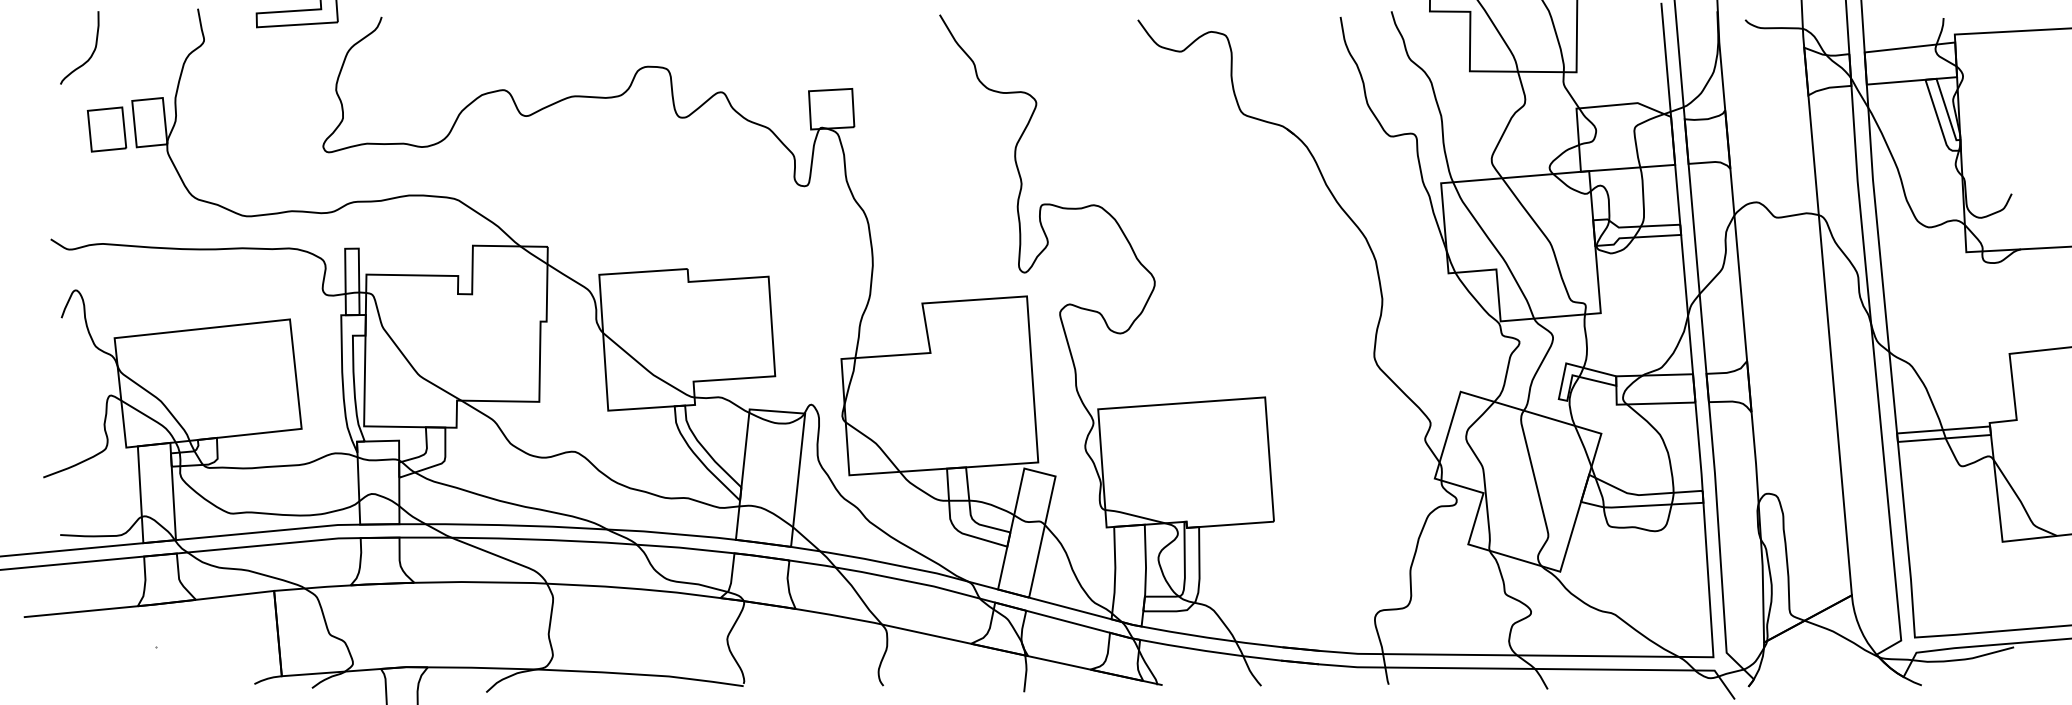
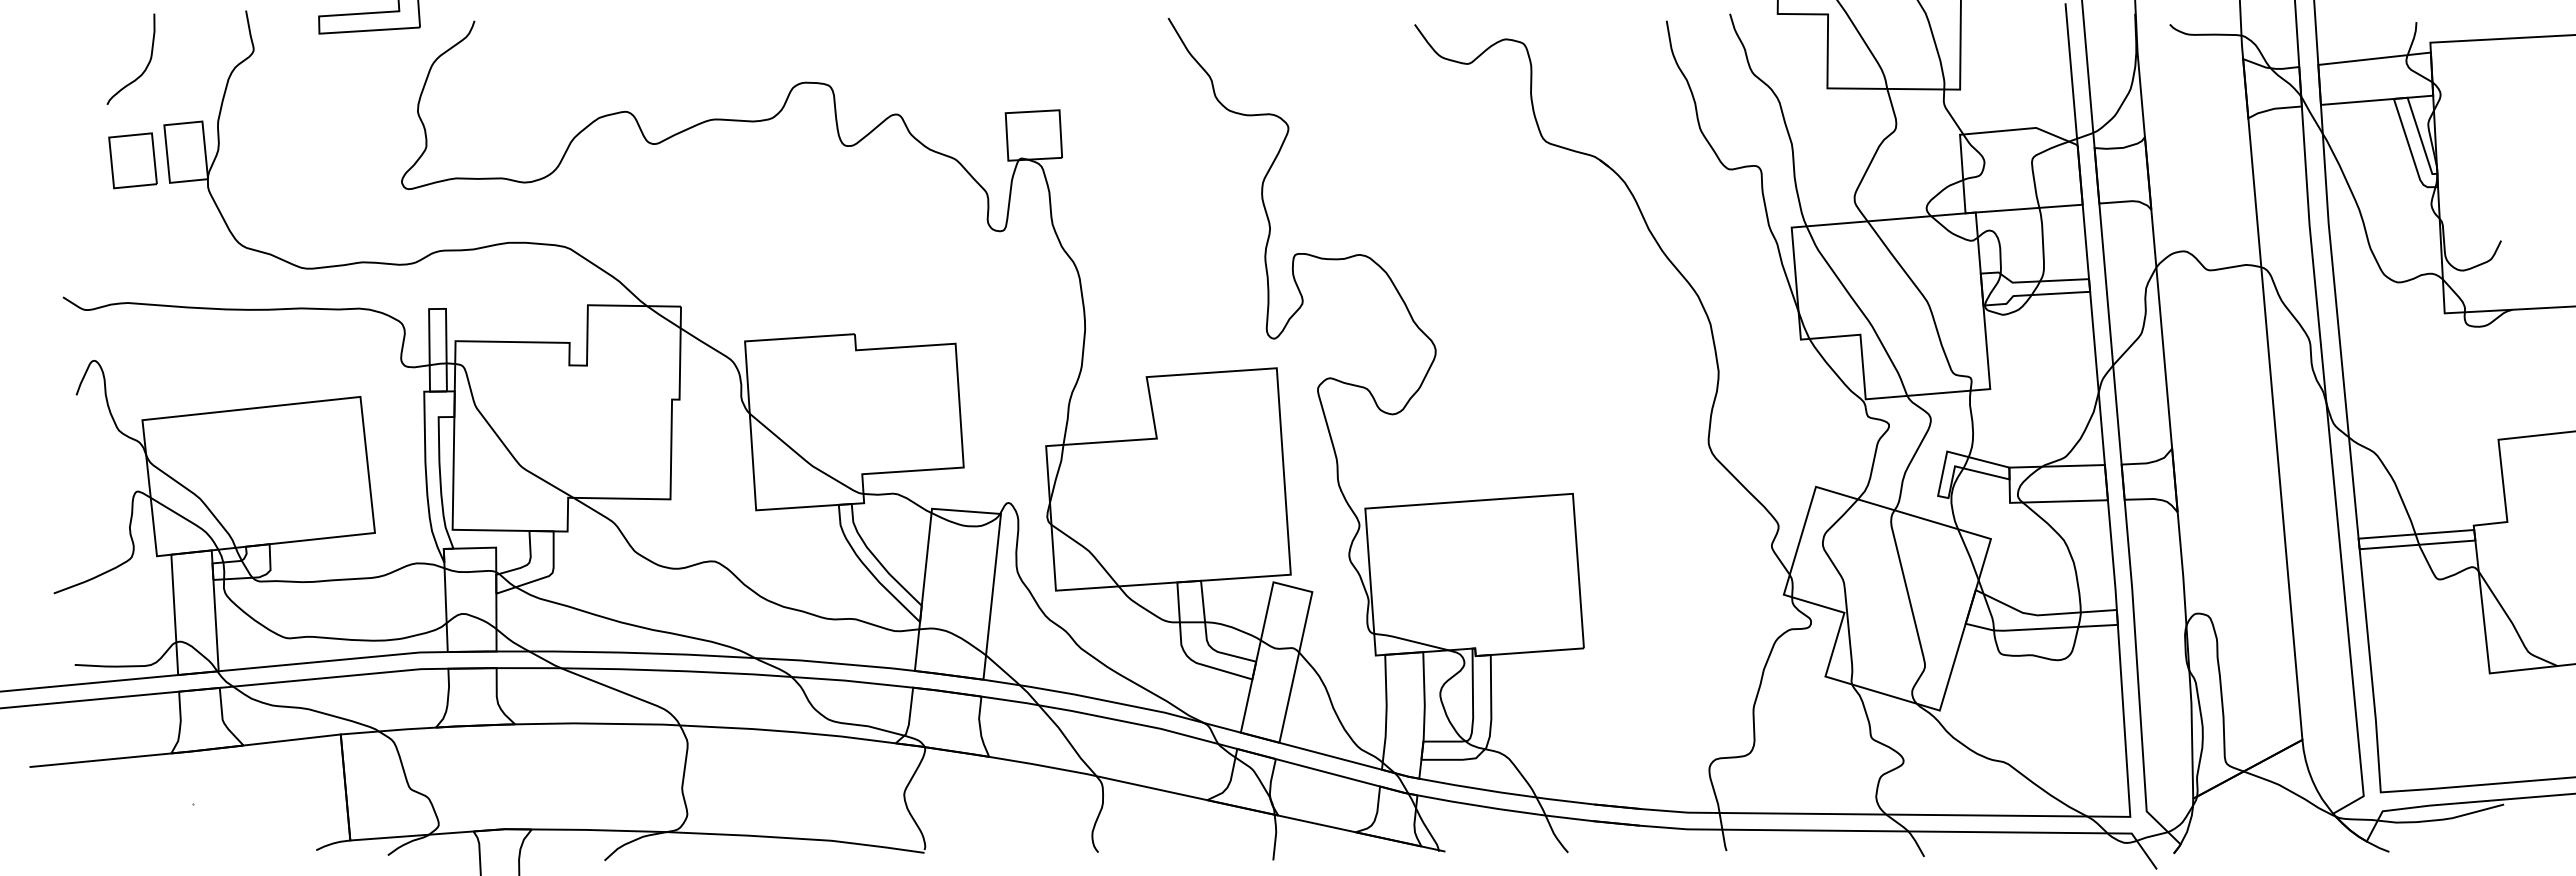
curve: (92, 52) -> (146, 65), moved

